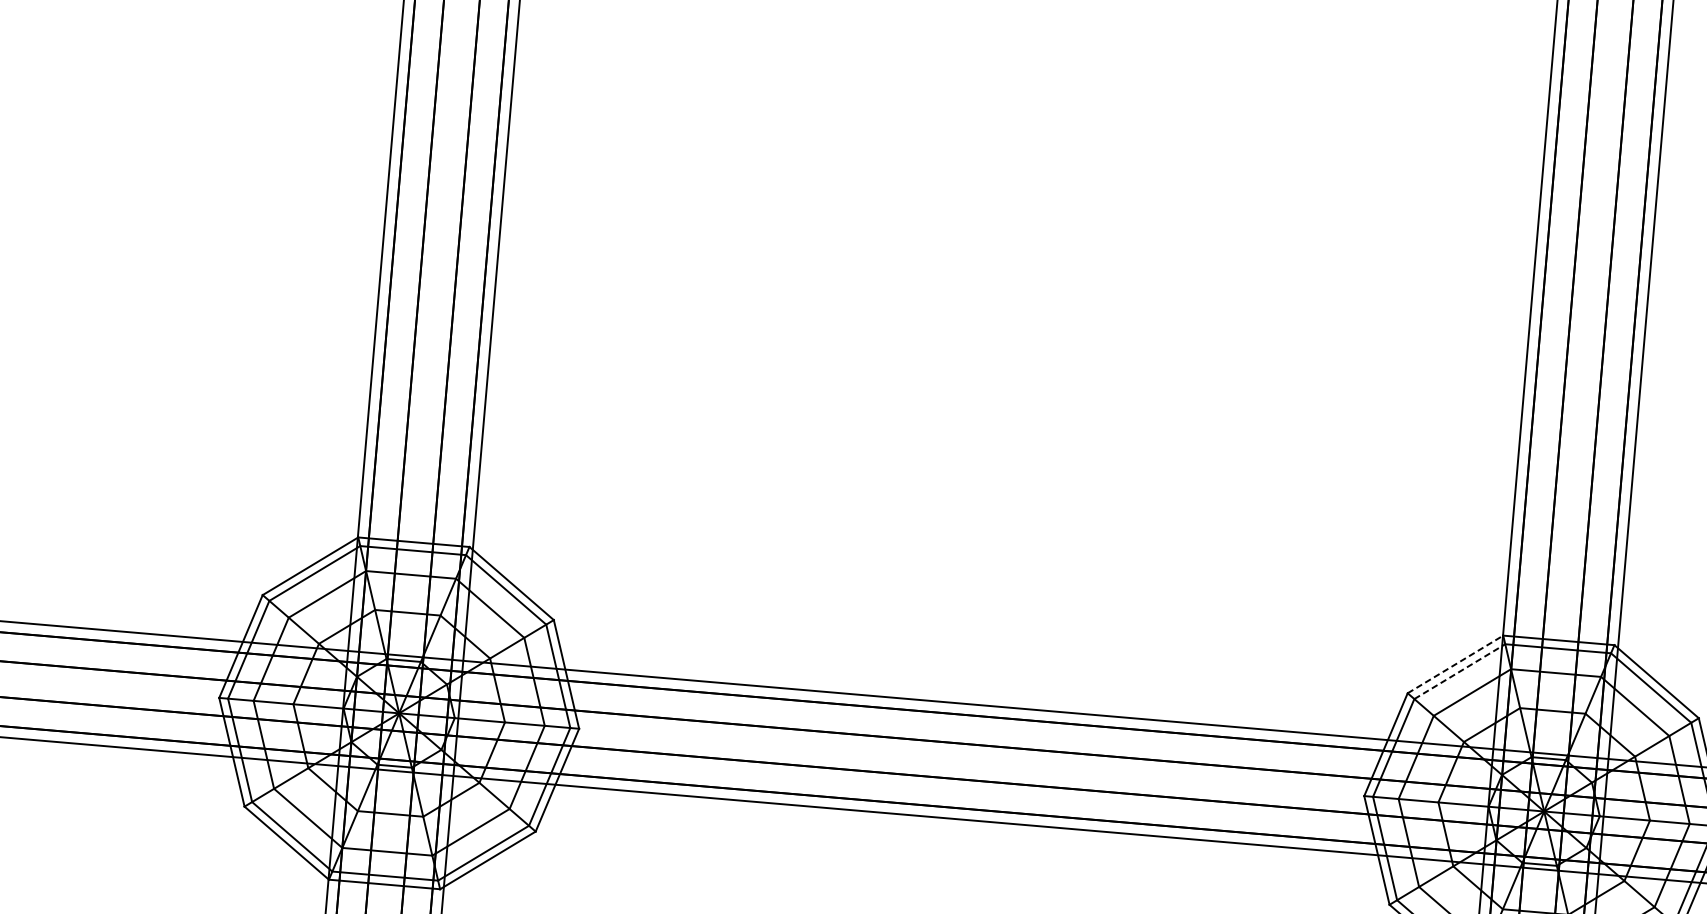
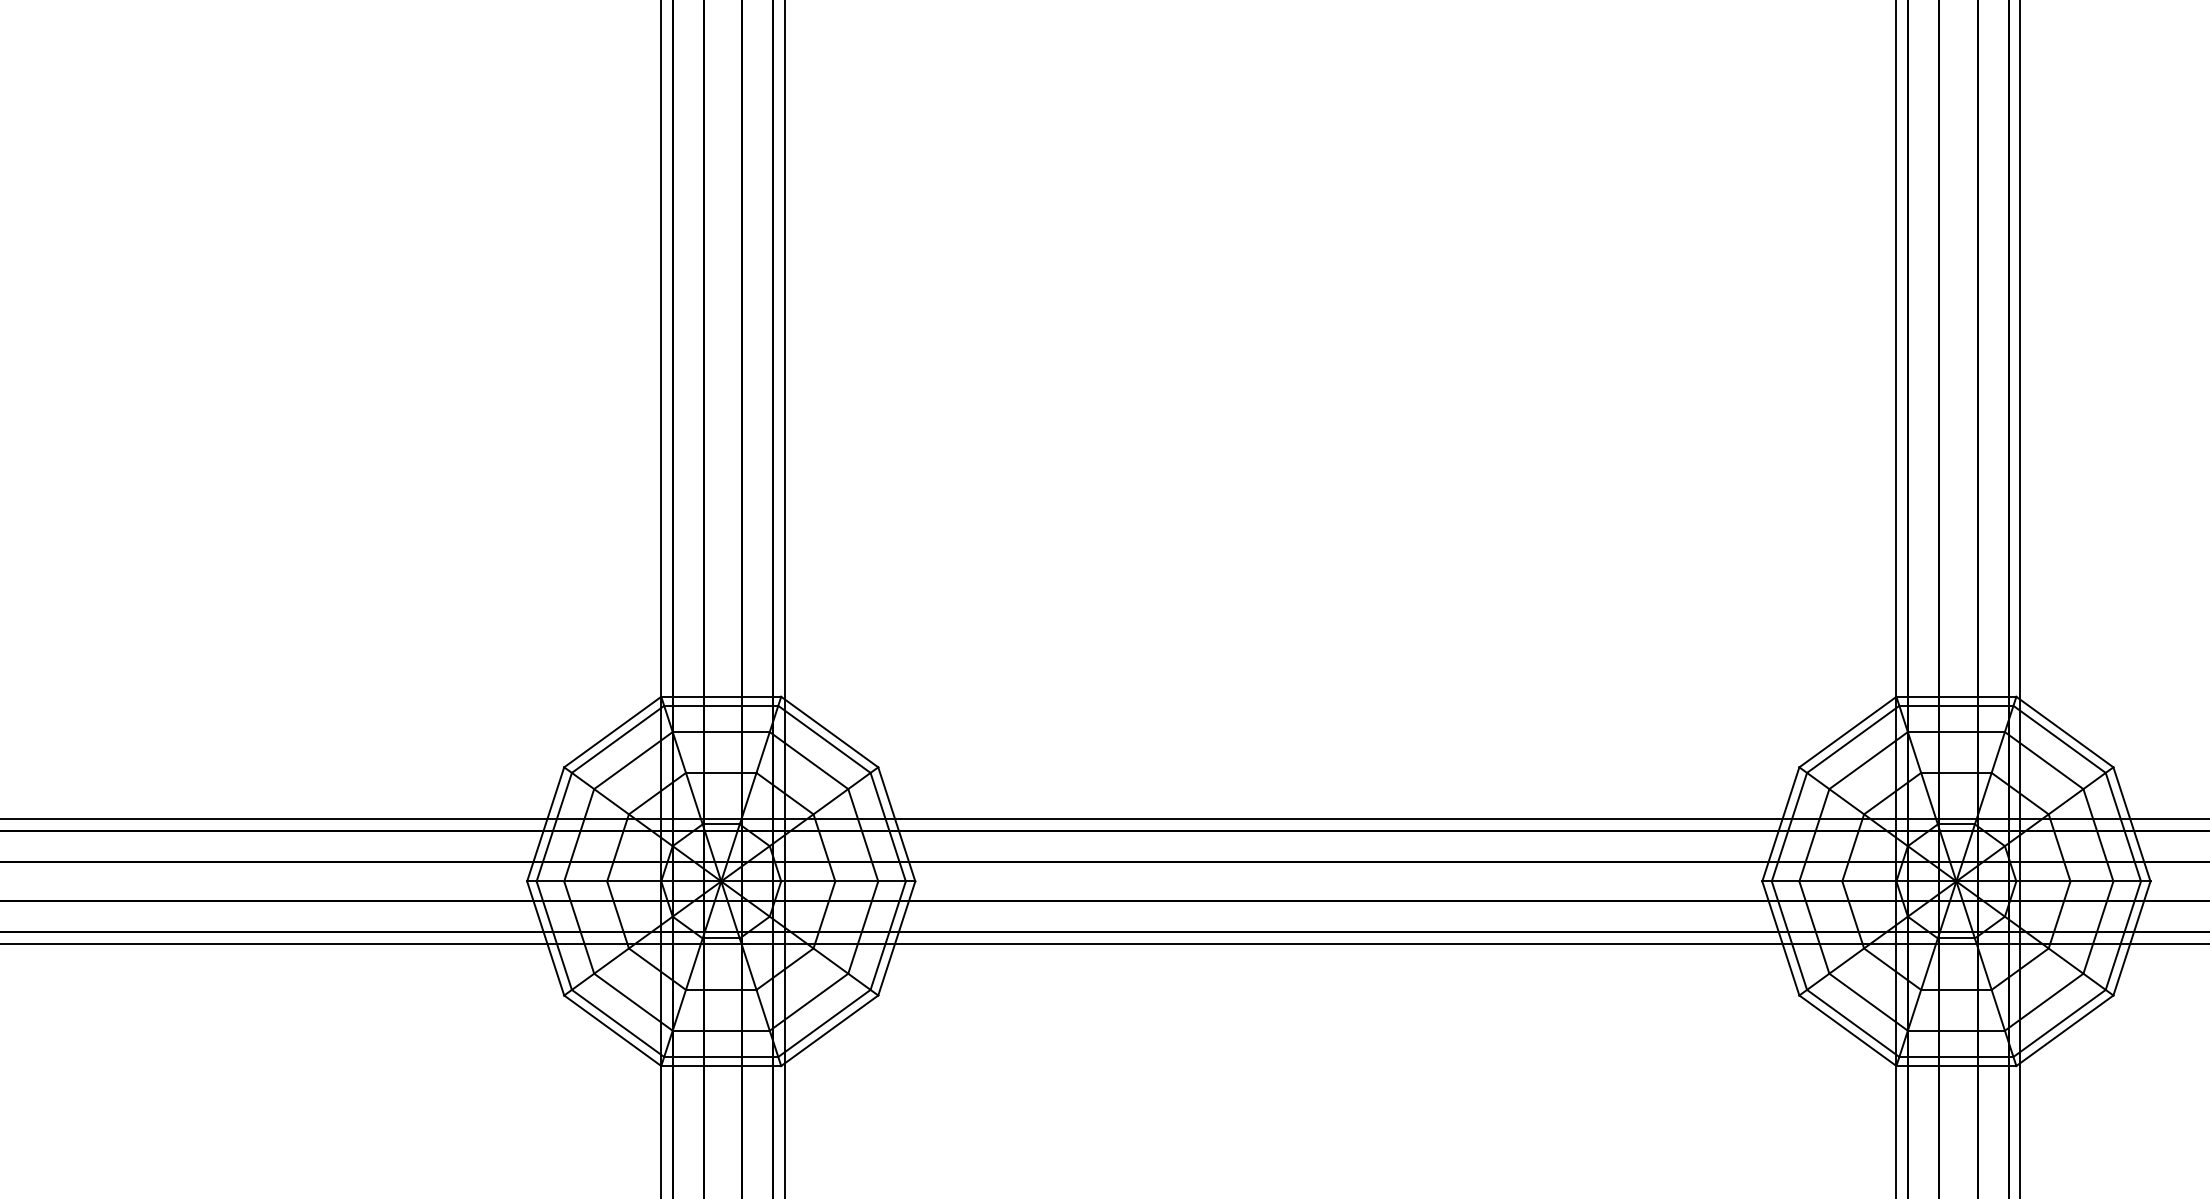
line: (1455, 664) -> (1847, 732), dashed -> solid
line: (1460, 671) -> (1853, 739), dashed -> solid

